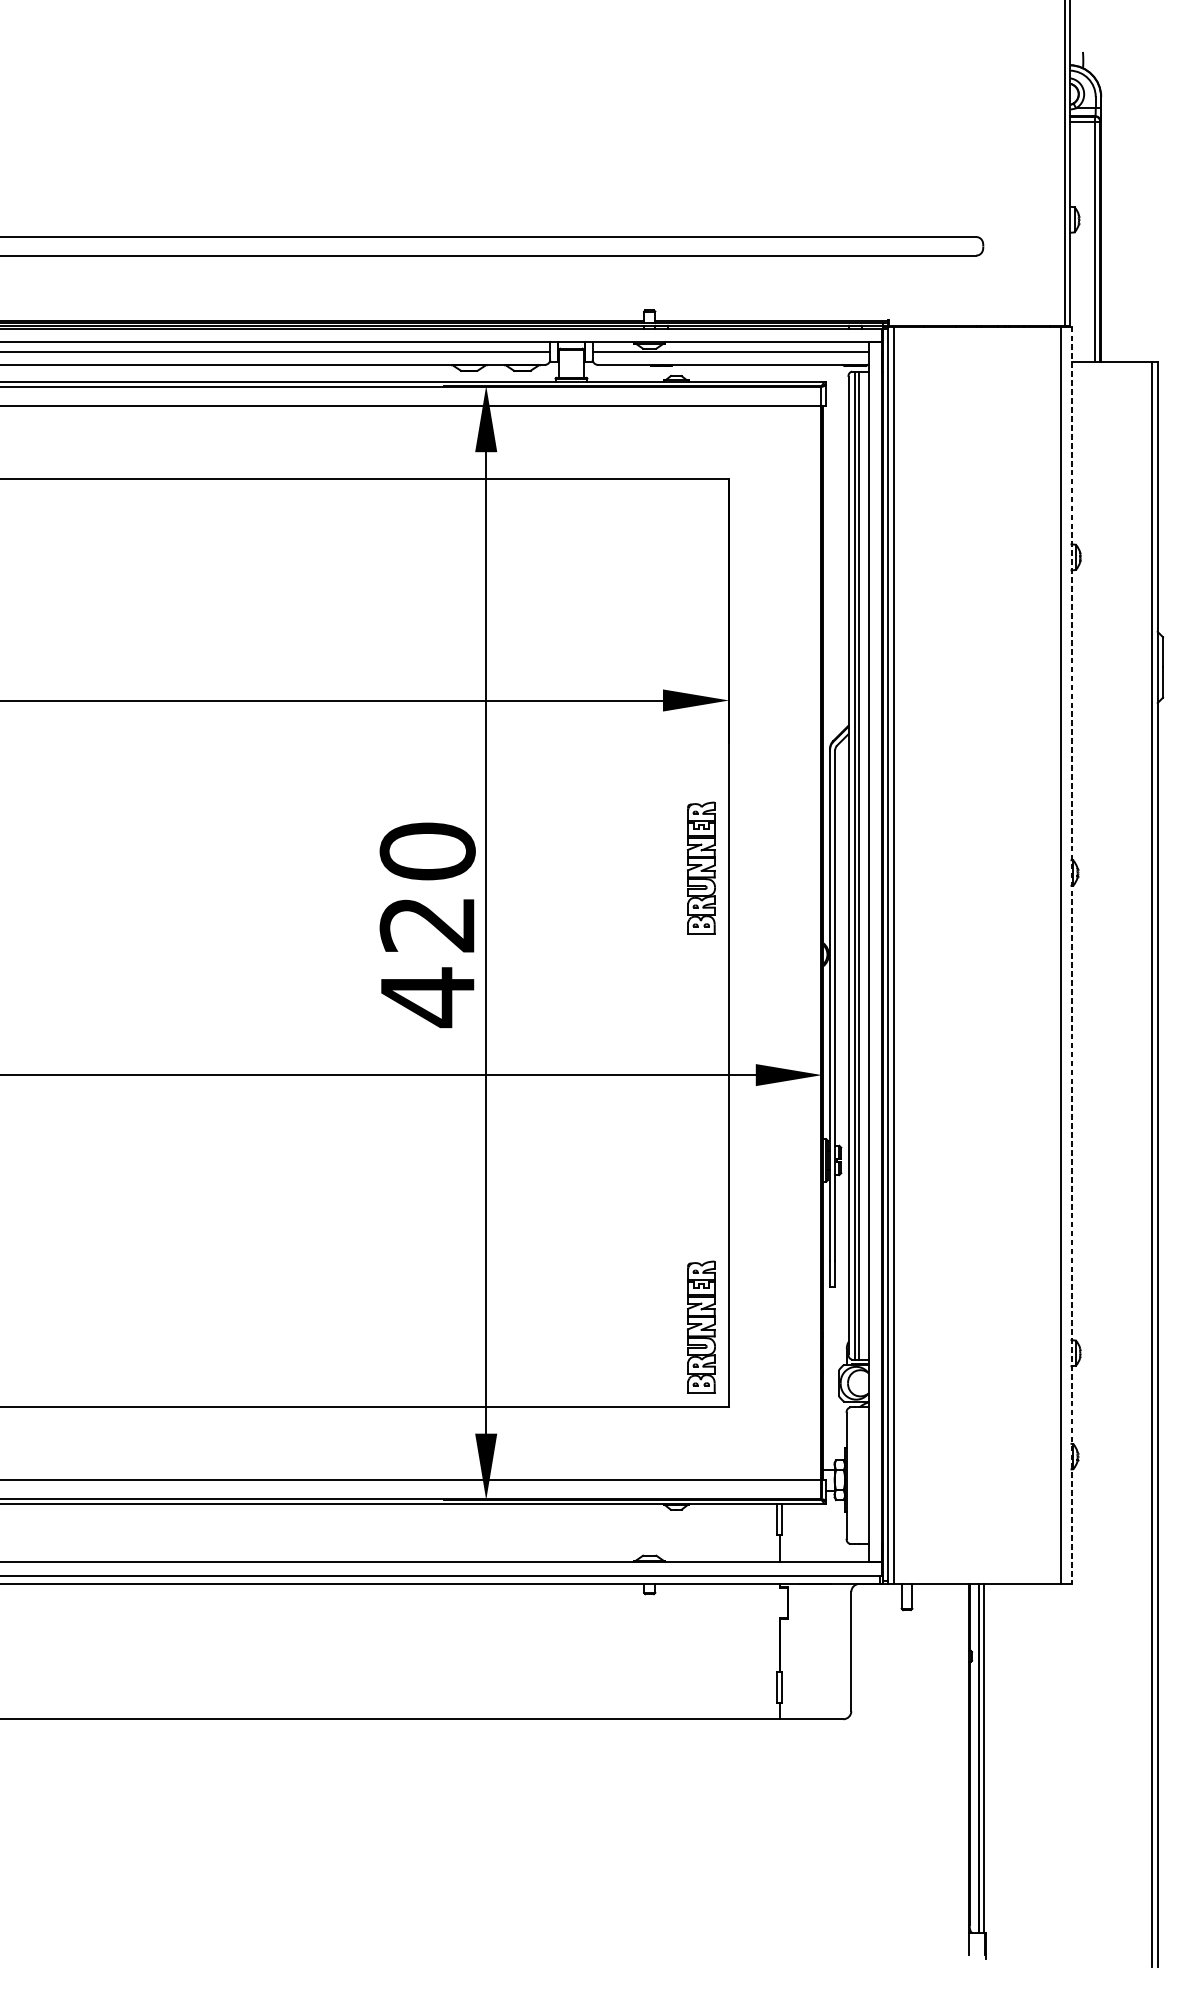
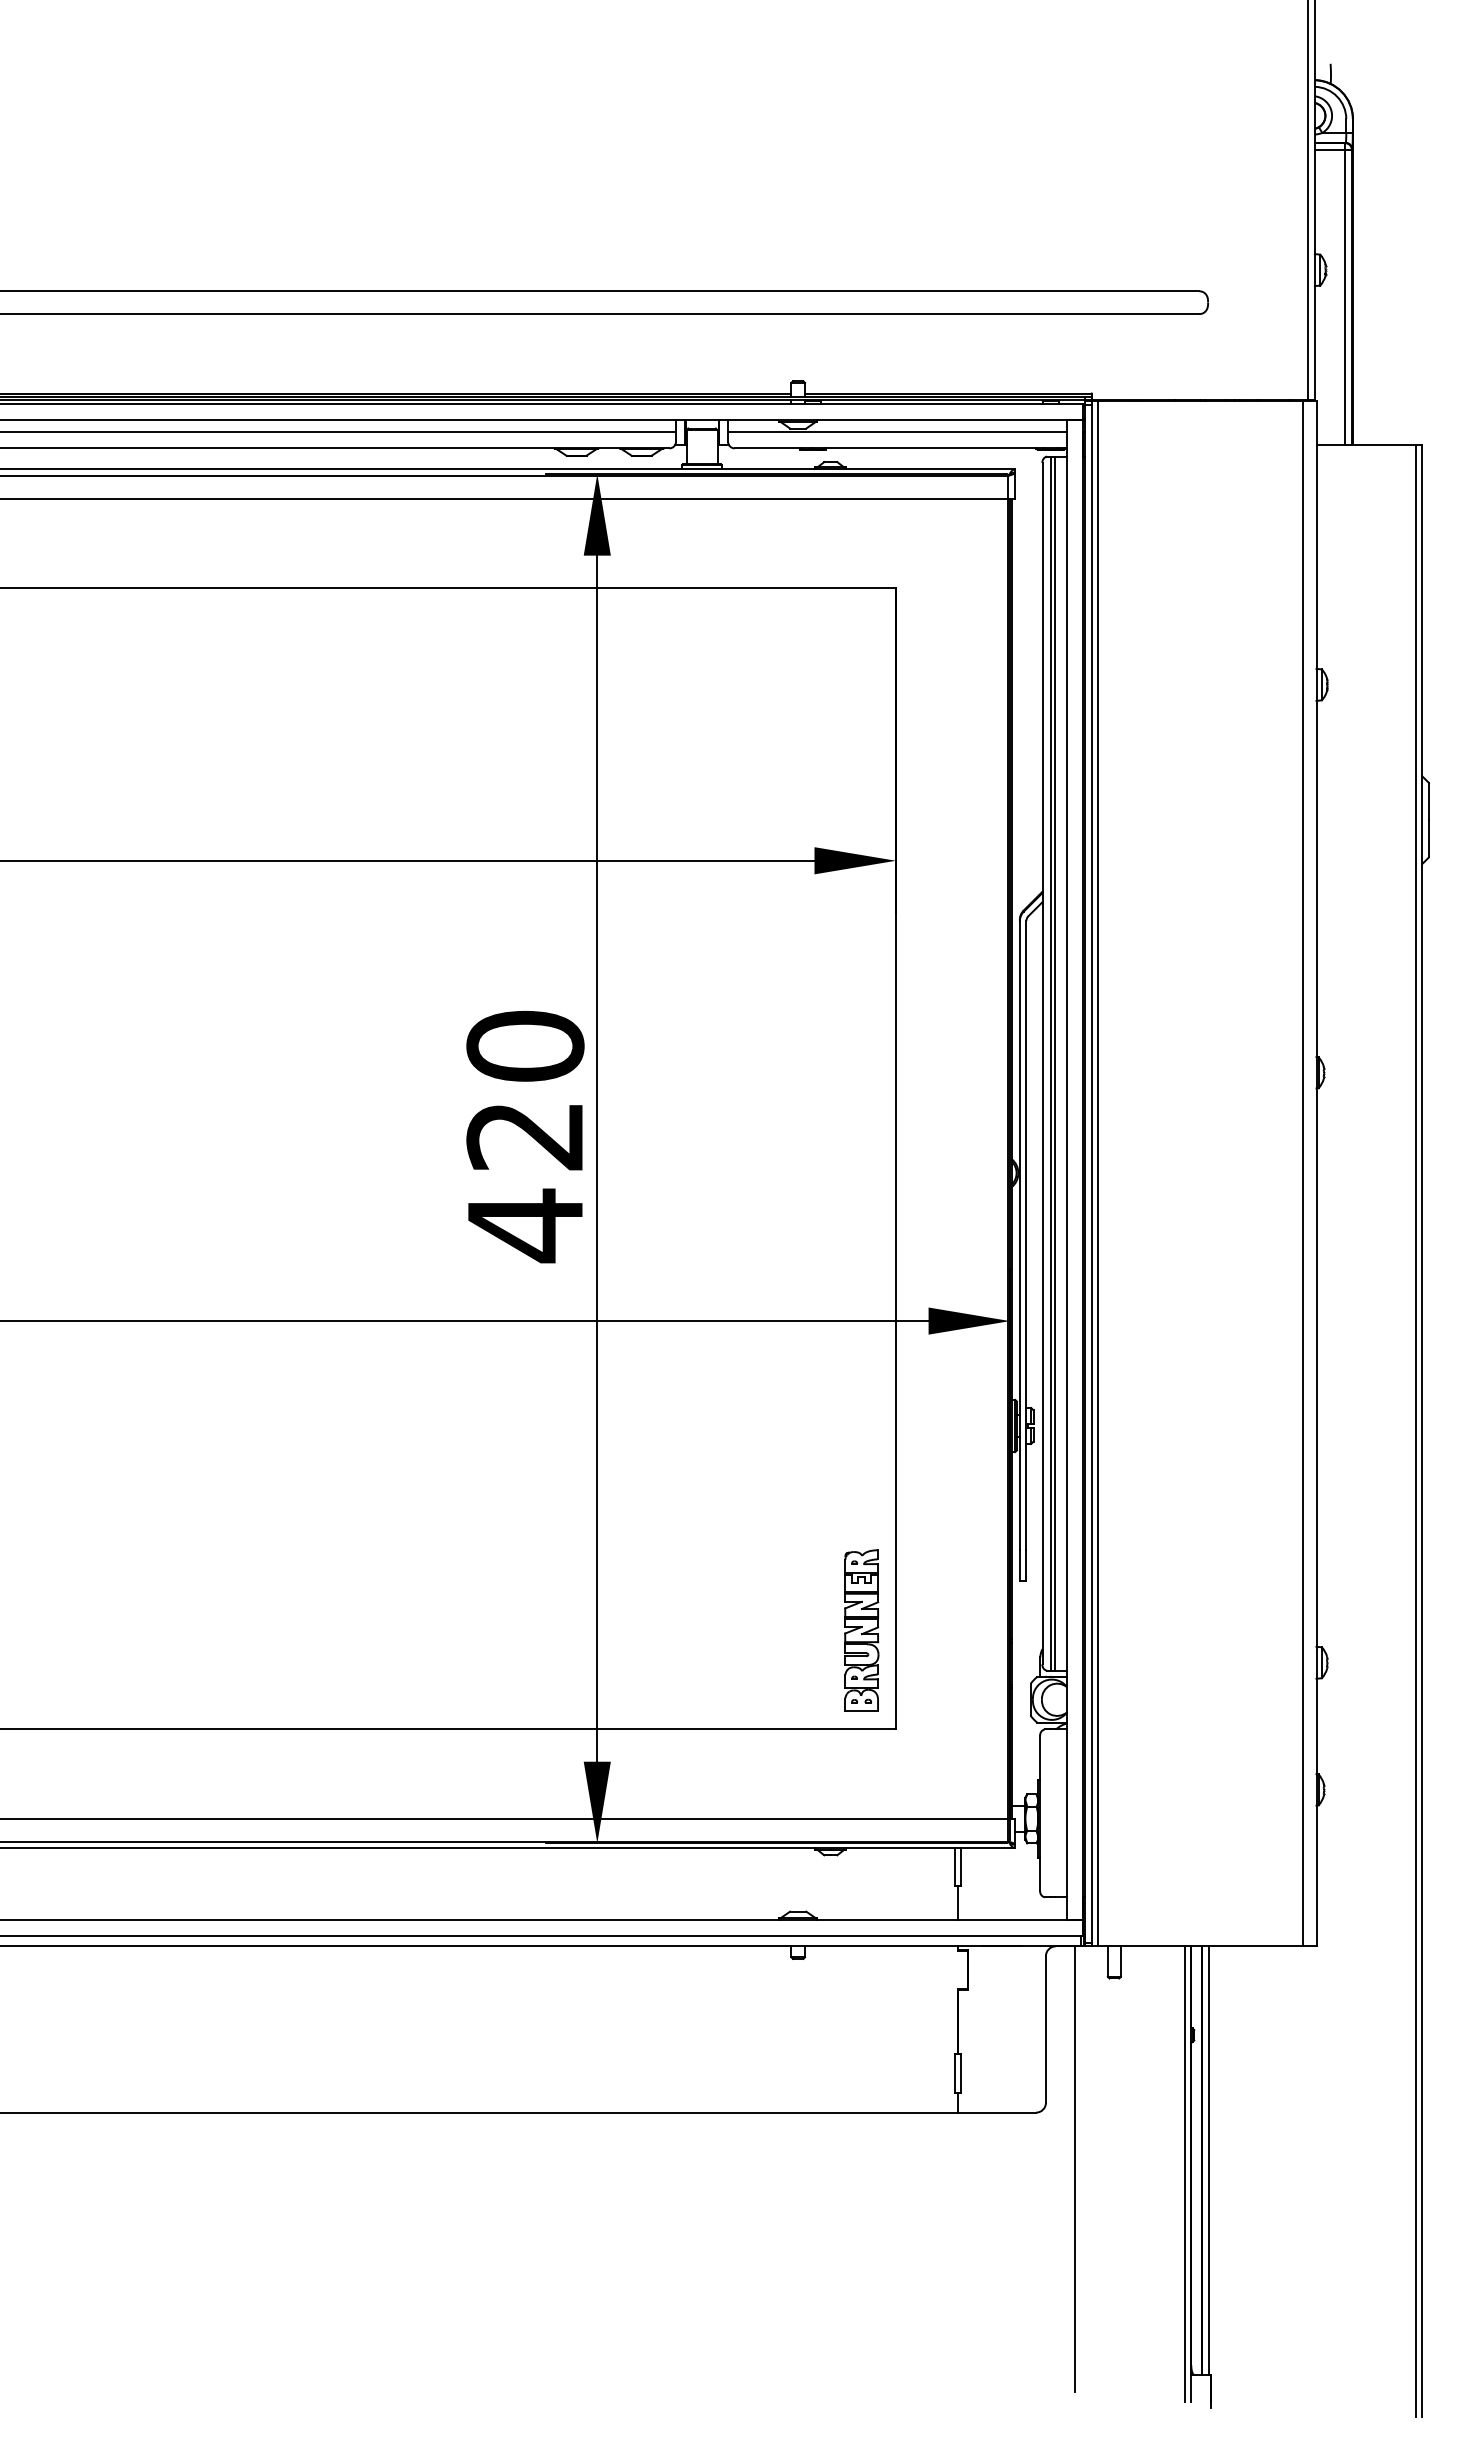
part: (701, 867) -> (861, 1066), removed
line: (1071, 954) -> (1316, 1173), dashed -> solid
line: (875, 1765) -> (1075, 2169), added
line: (964, 1768) -> (1185, 2173), added

